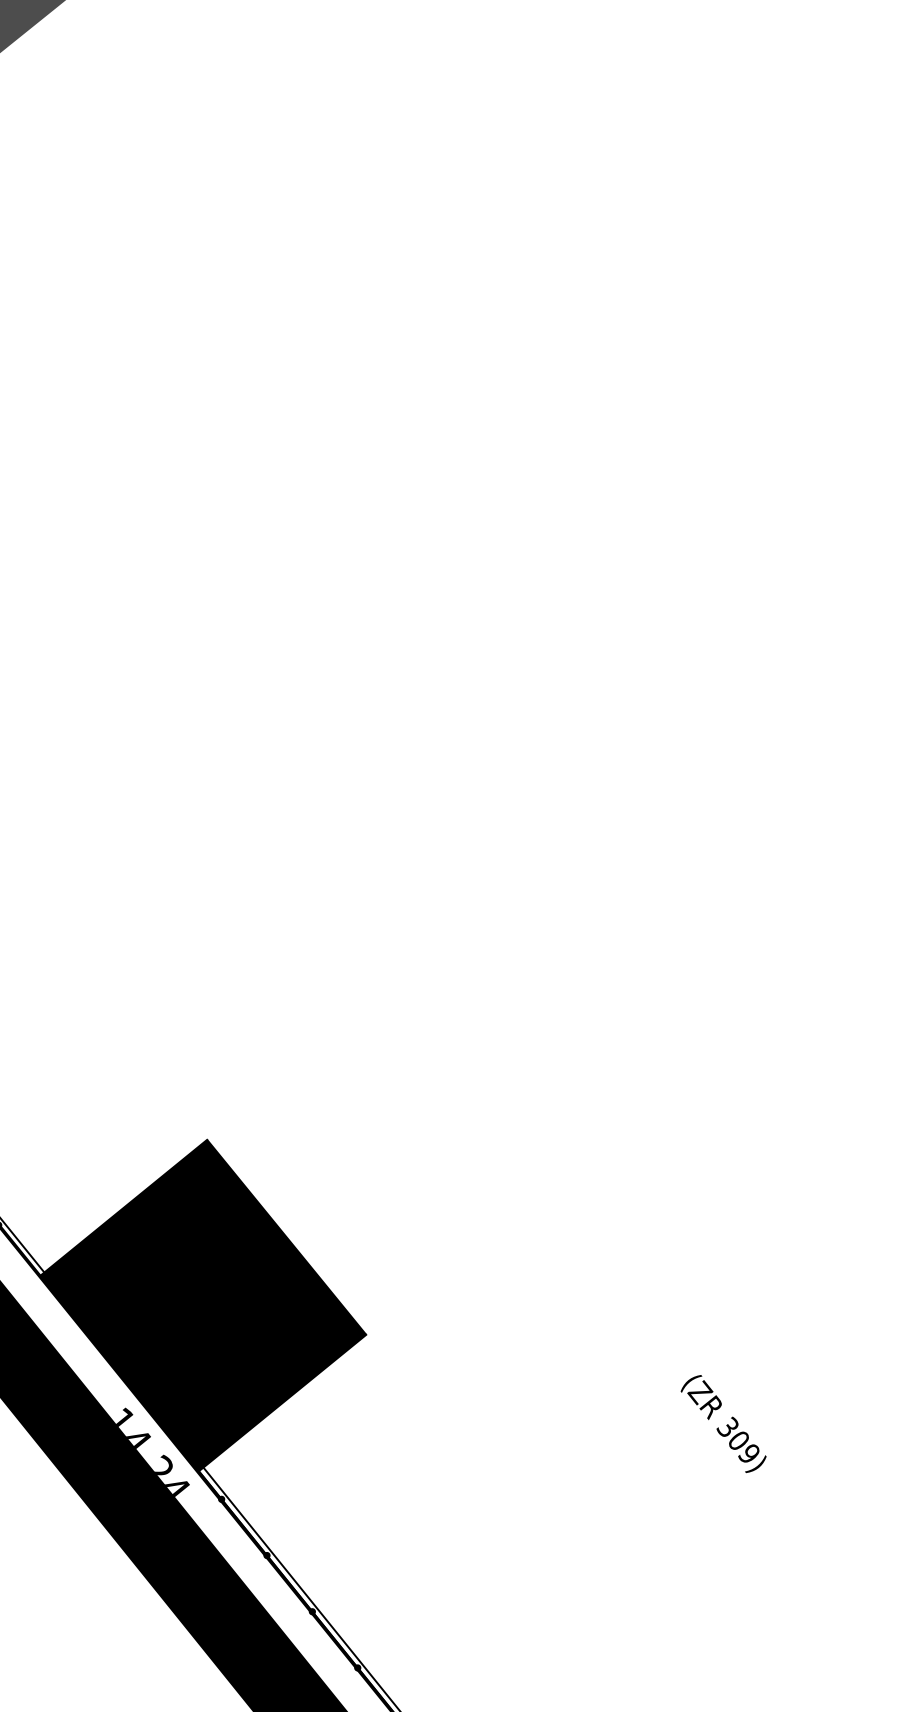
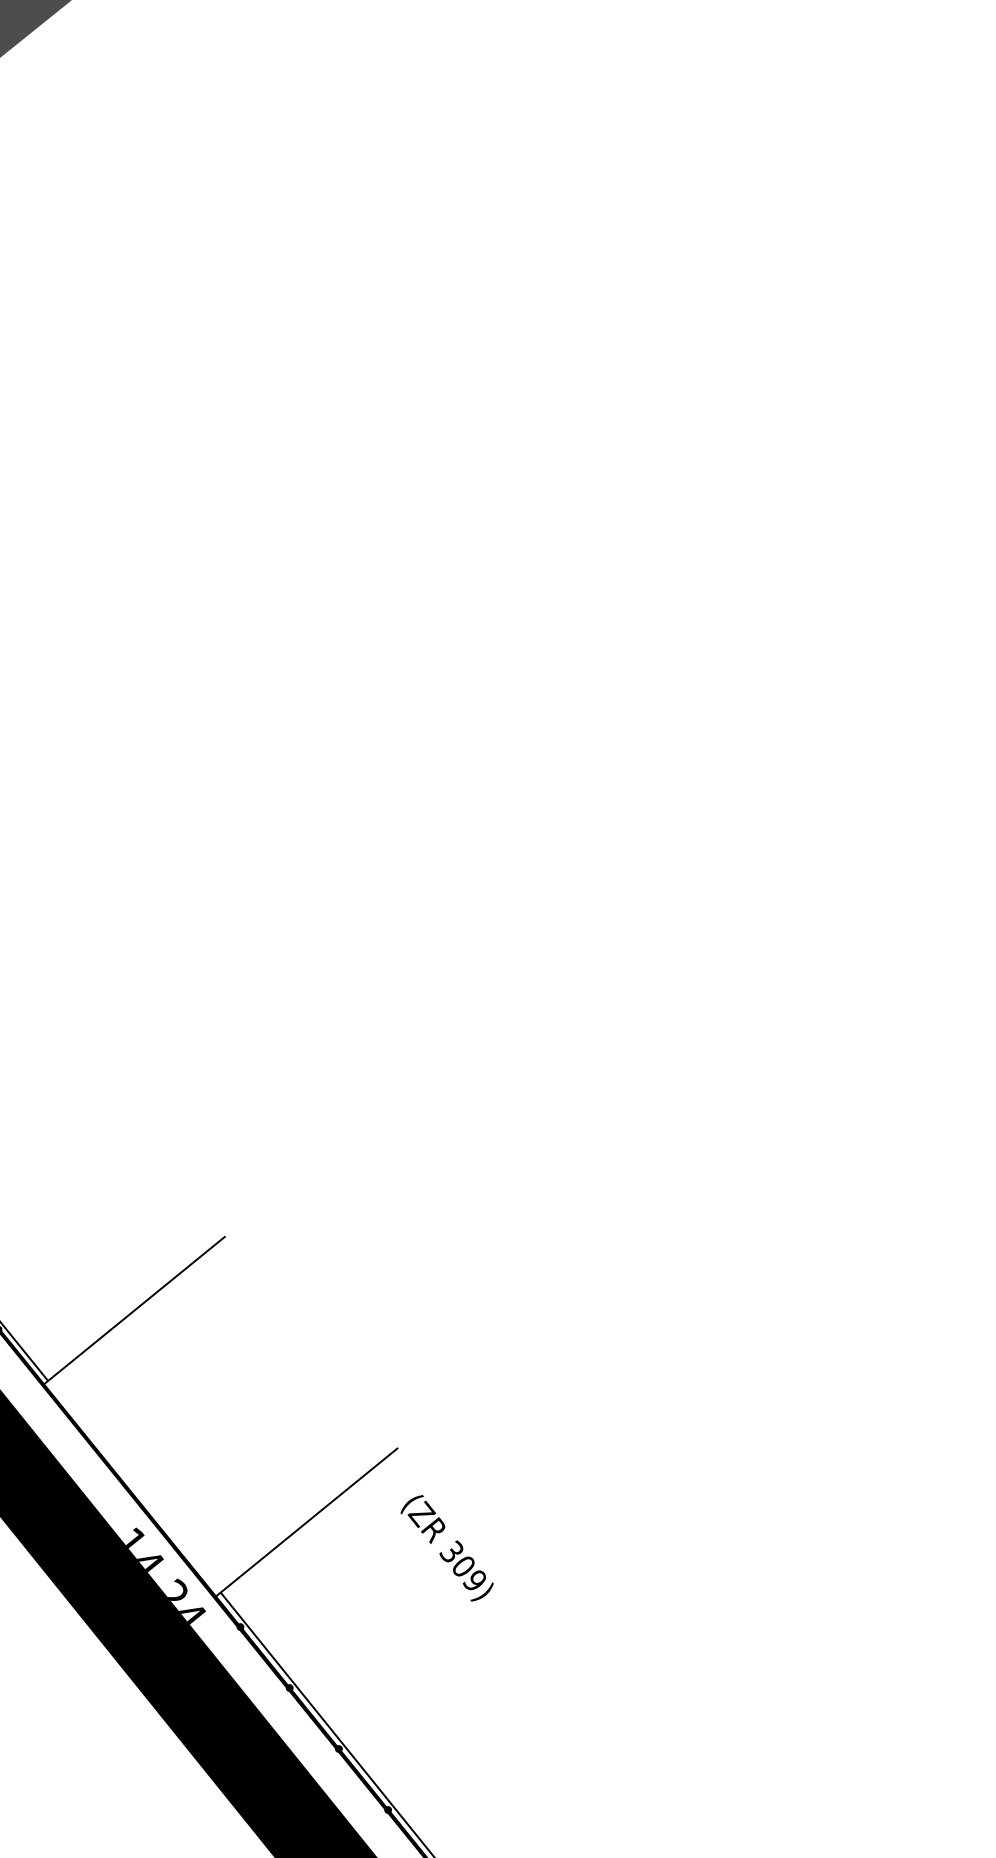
fill: (203, 1305) -> (220, 1416), removed
text: (723, 1424) -> (446, 1548), moved

